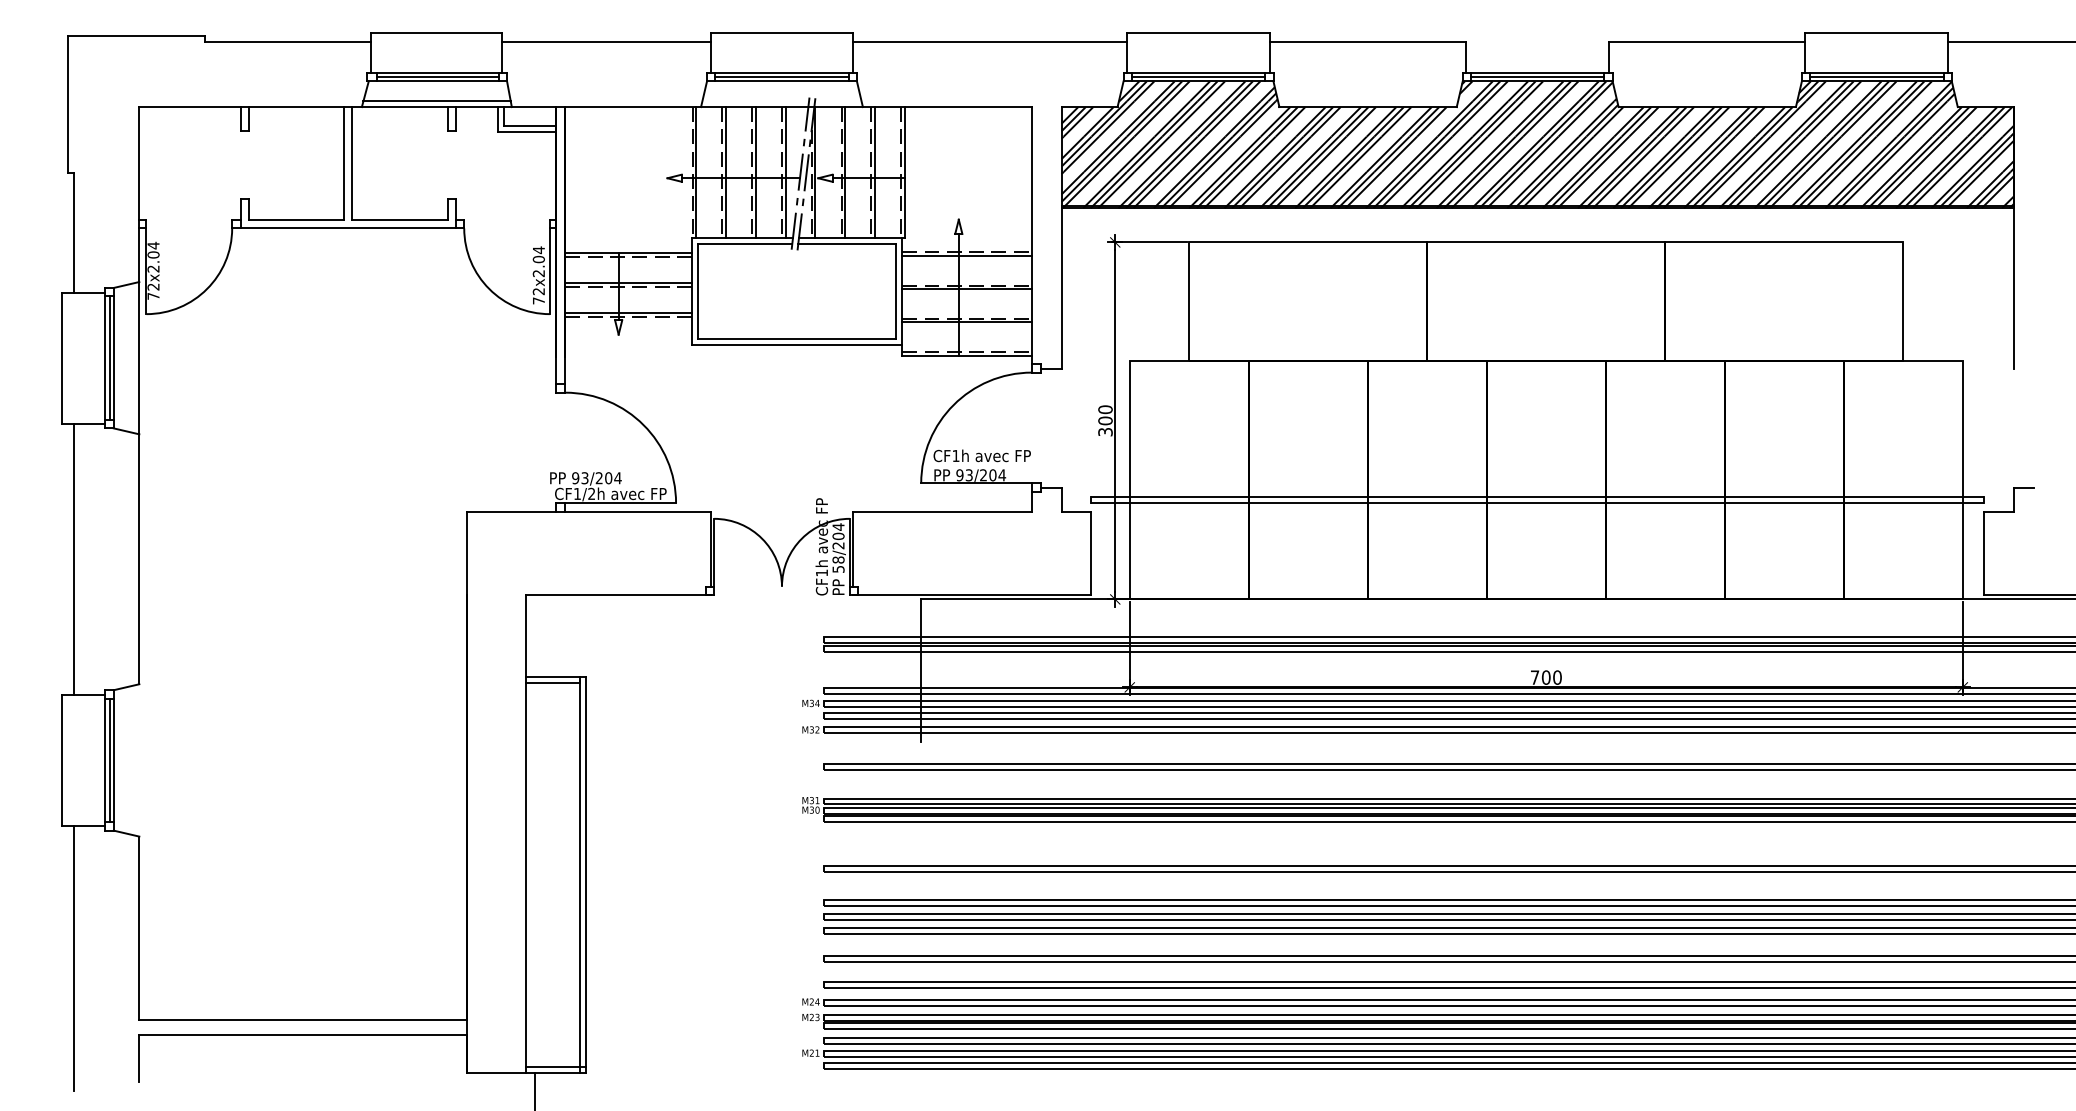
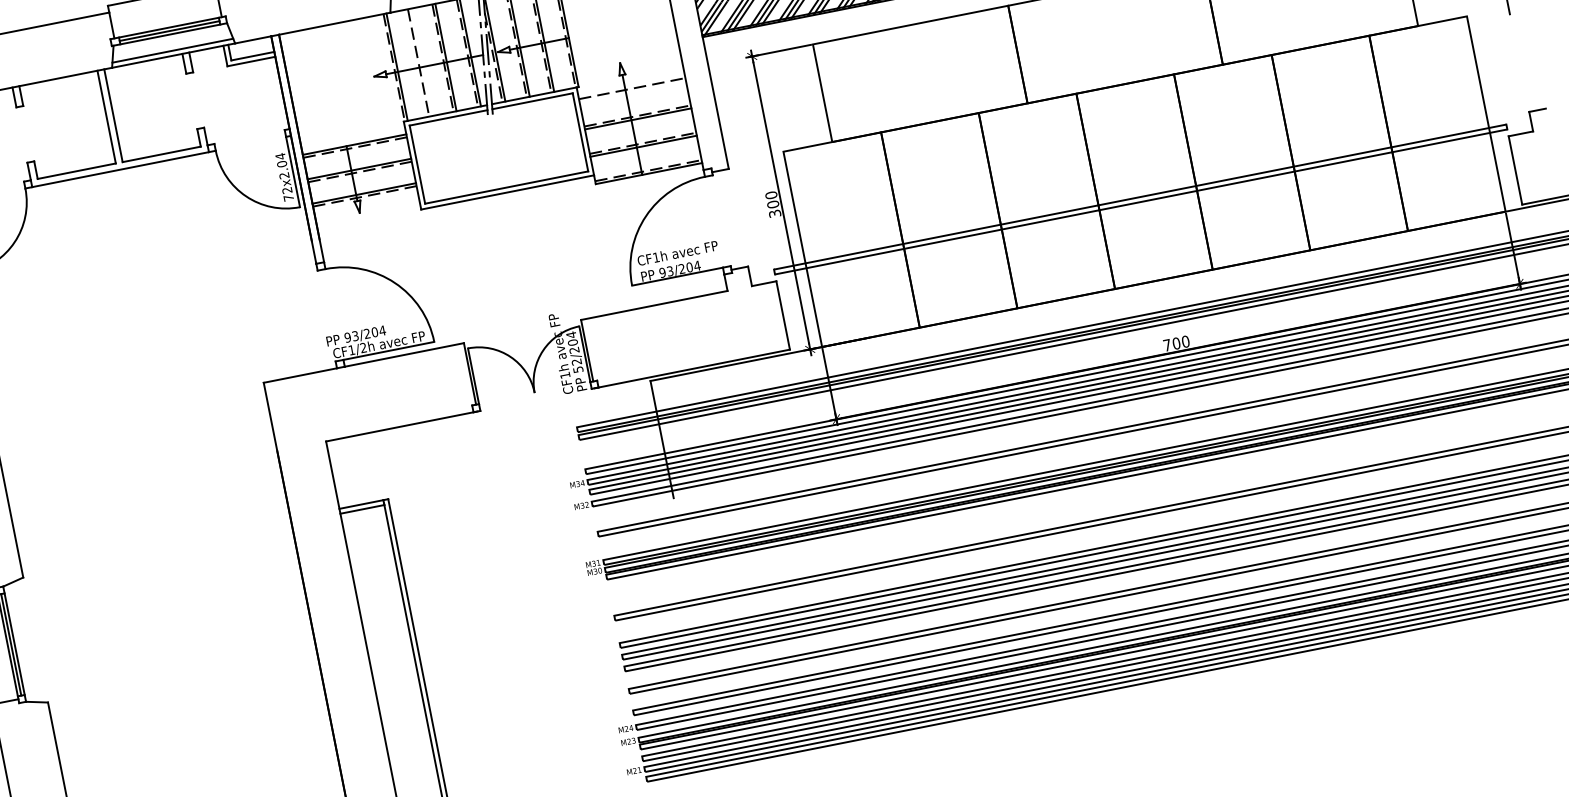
line: (726, 172) -> (421, 62), removed
line: (966, 255) -> (632, 91), removed
text: (838, 559) -> (576, 361), 58/204 -> 52/204

